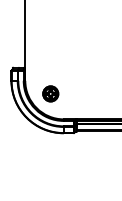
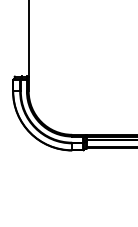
part: (50, 93) -> (57, 105), removed

